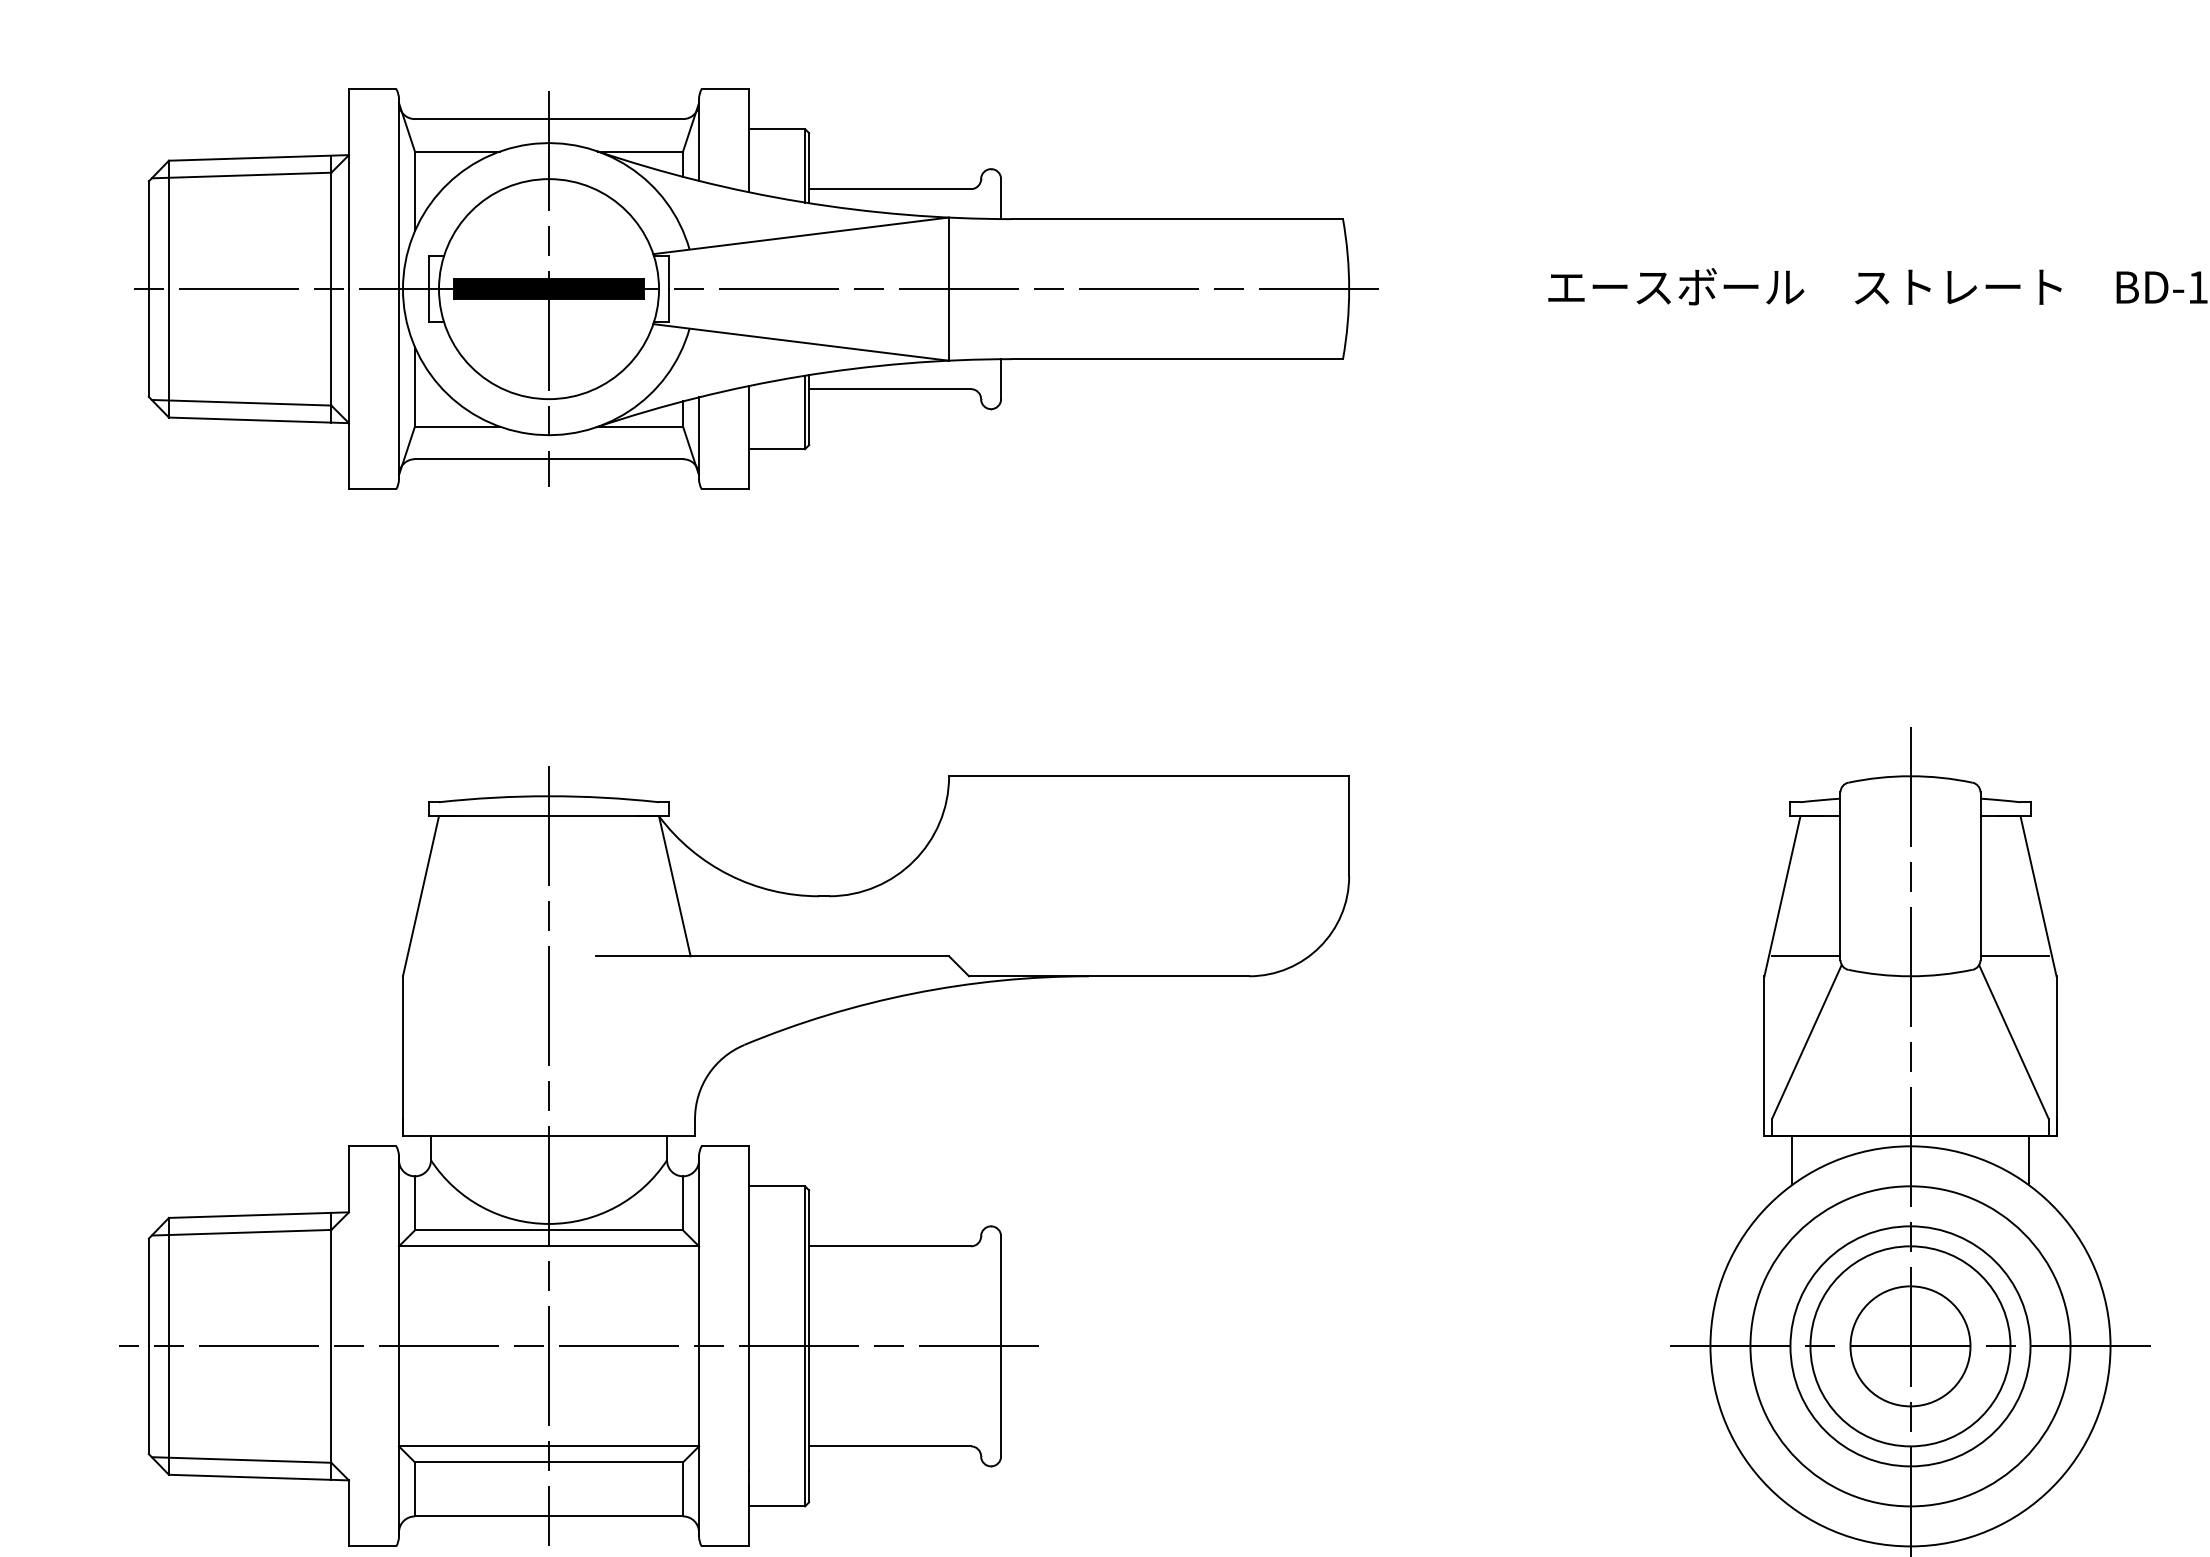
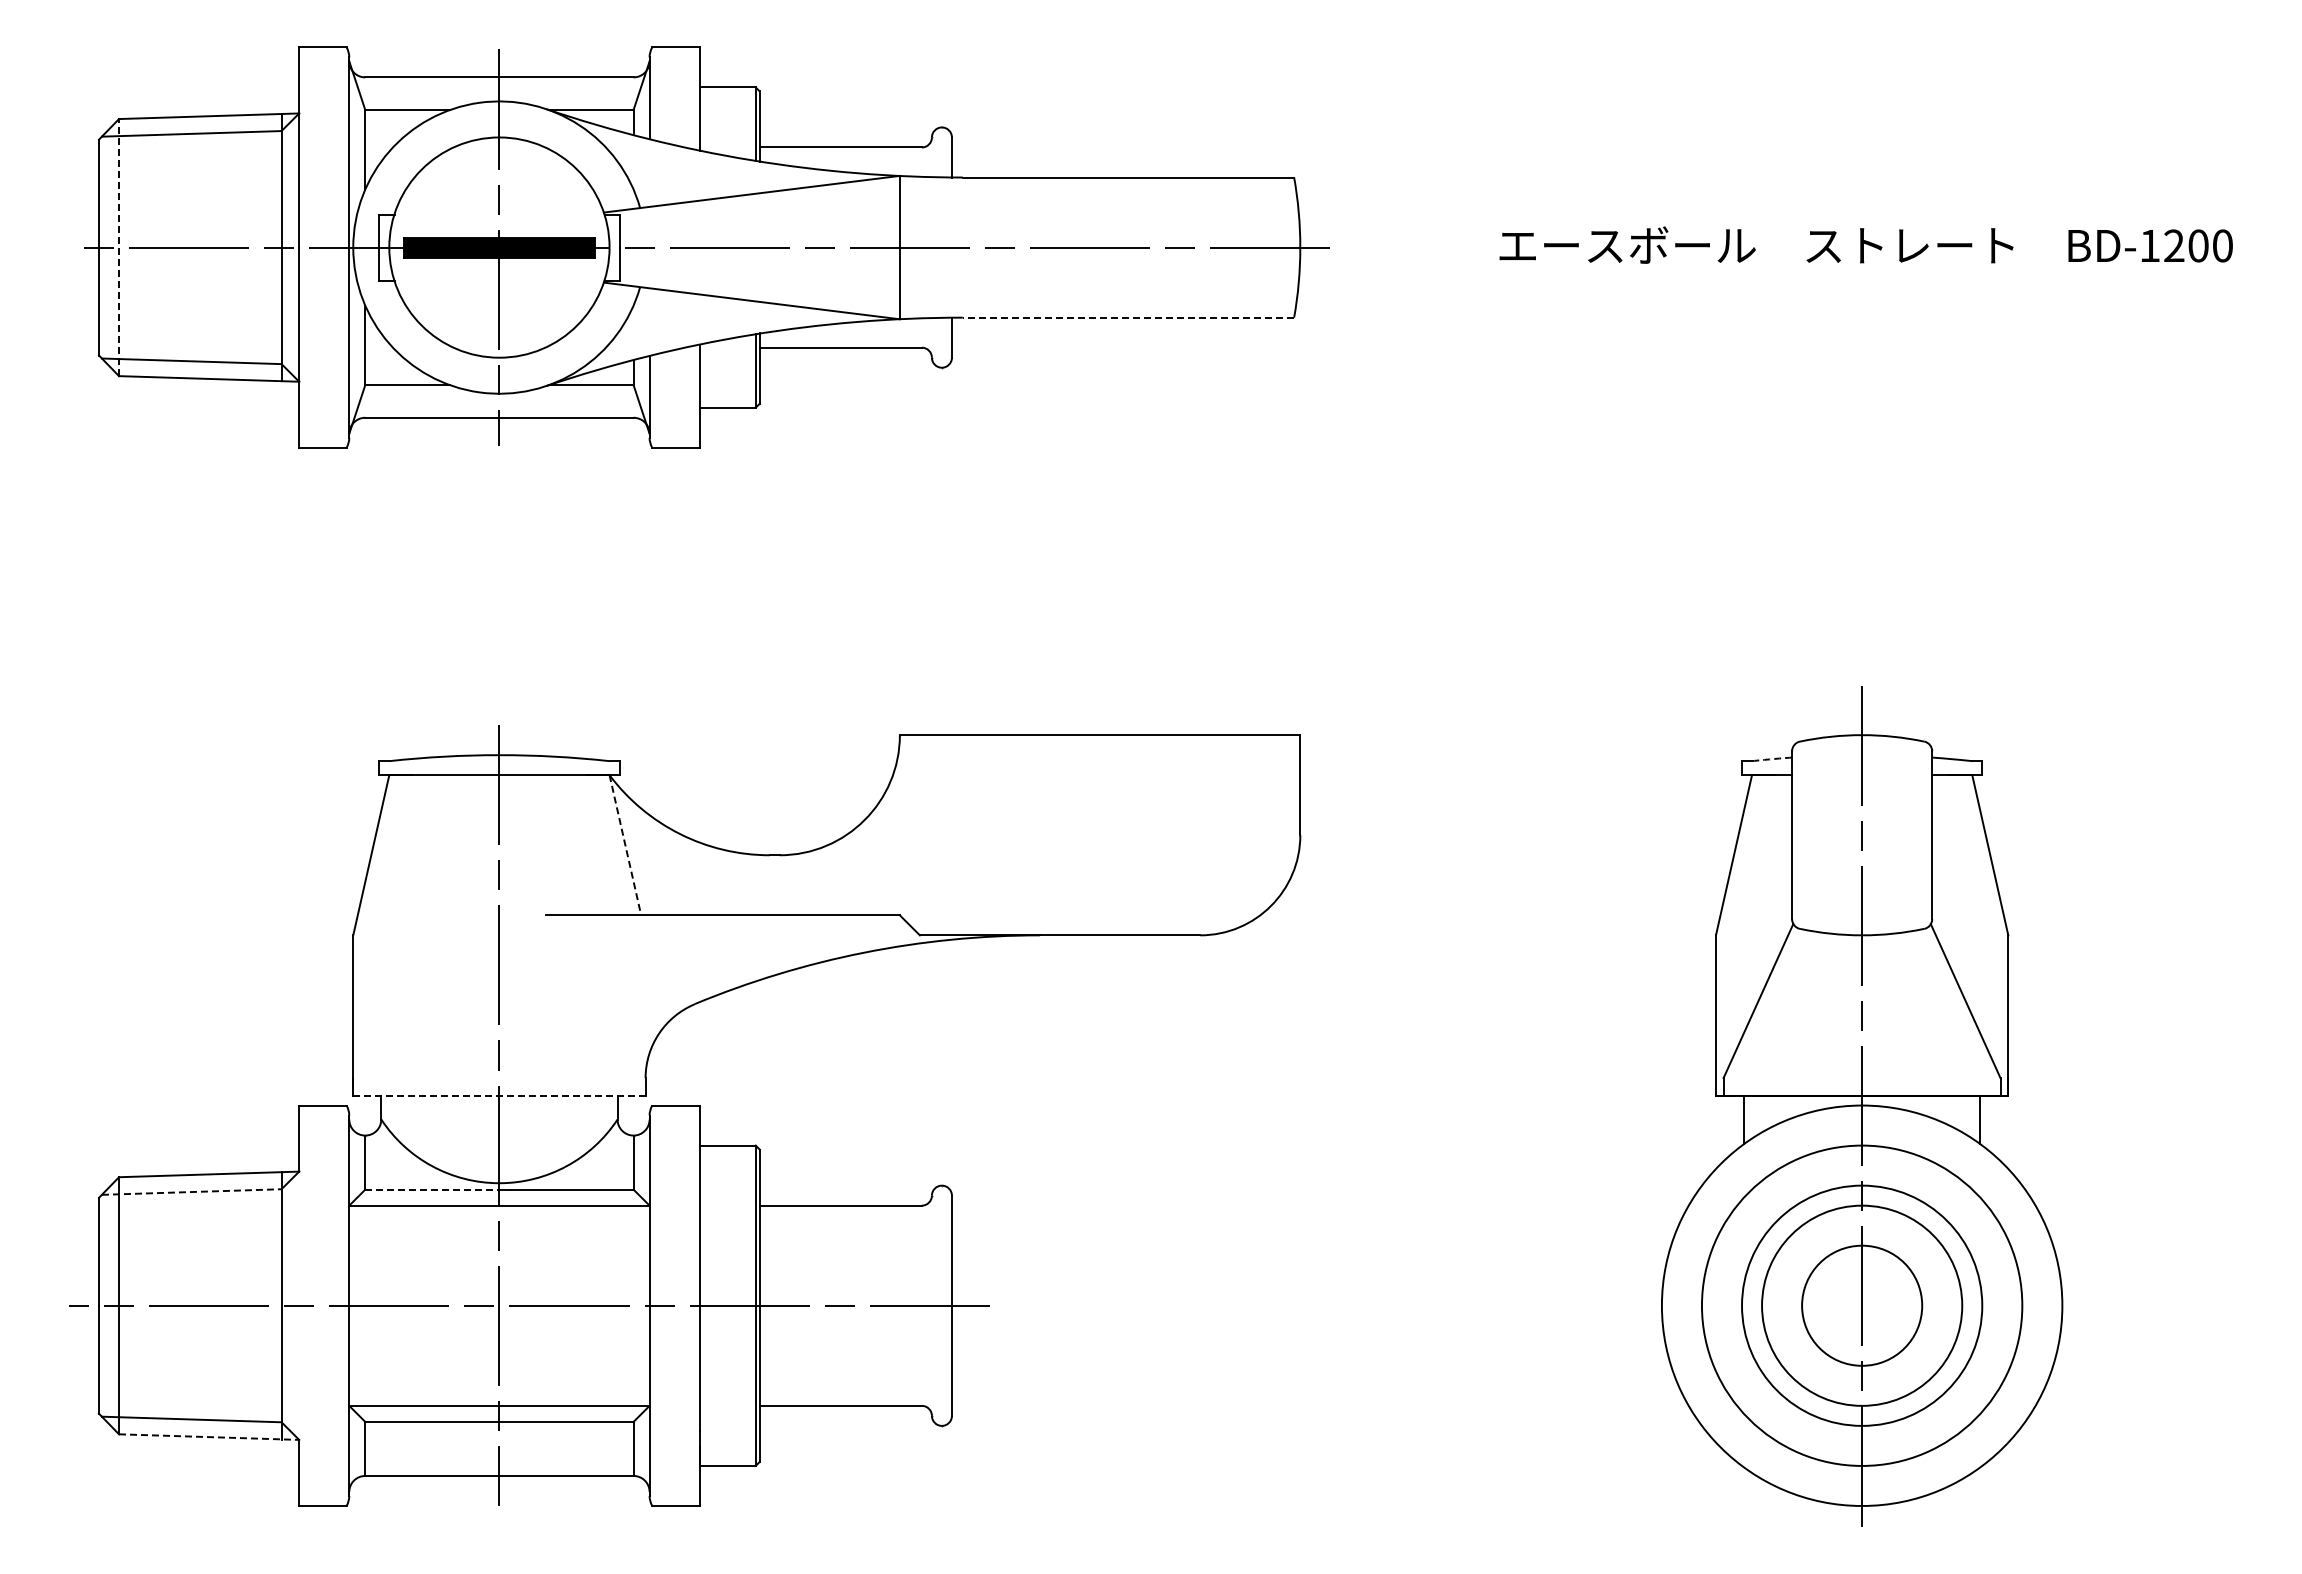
line: (169, 289) -> (119, 247), solid -> dashed
line: (1177, 358) -> (1128, 317), solid -> dashed
arc: (1820, 800) -> (1772, 759), solid -> dashed
line: (674, 886) -> (625, 845), solid -> dashed
line: (1805, 956) -> (1757, 915), removed
line: (2014, 956) -> (1966, 915), removed
line: (548, 1136) -> (498, 1095), solid -> dashed
line: (482, 1230) -> (432, 1189), solid -> dashed
line: (241, 1233) -> (191, 1192), solid -> dashed
line: (1909, 1346) -> (1861, 1305), removed
line: (259, 1477) -> (209, 1437), solid -> dashed

